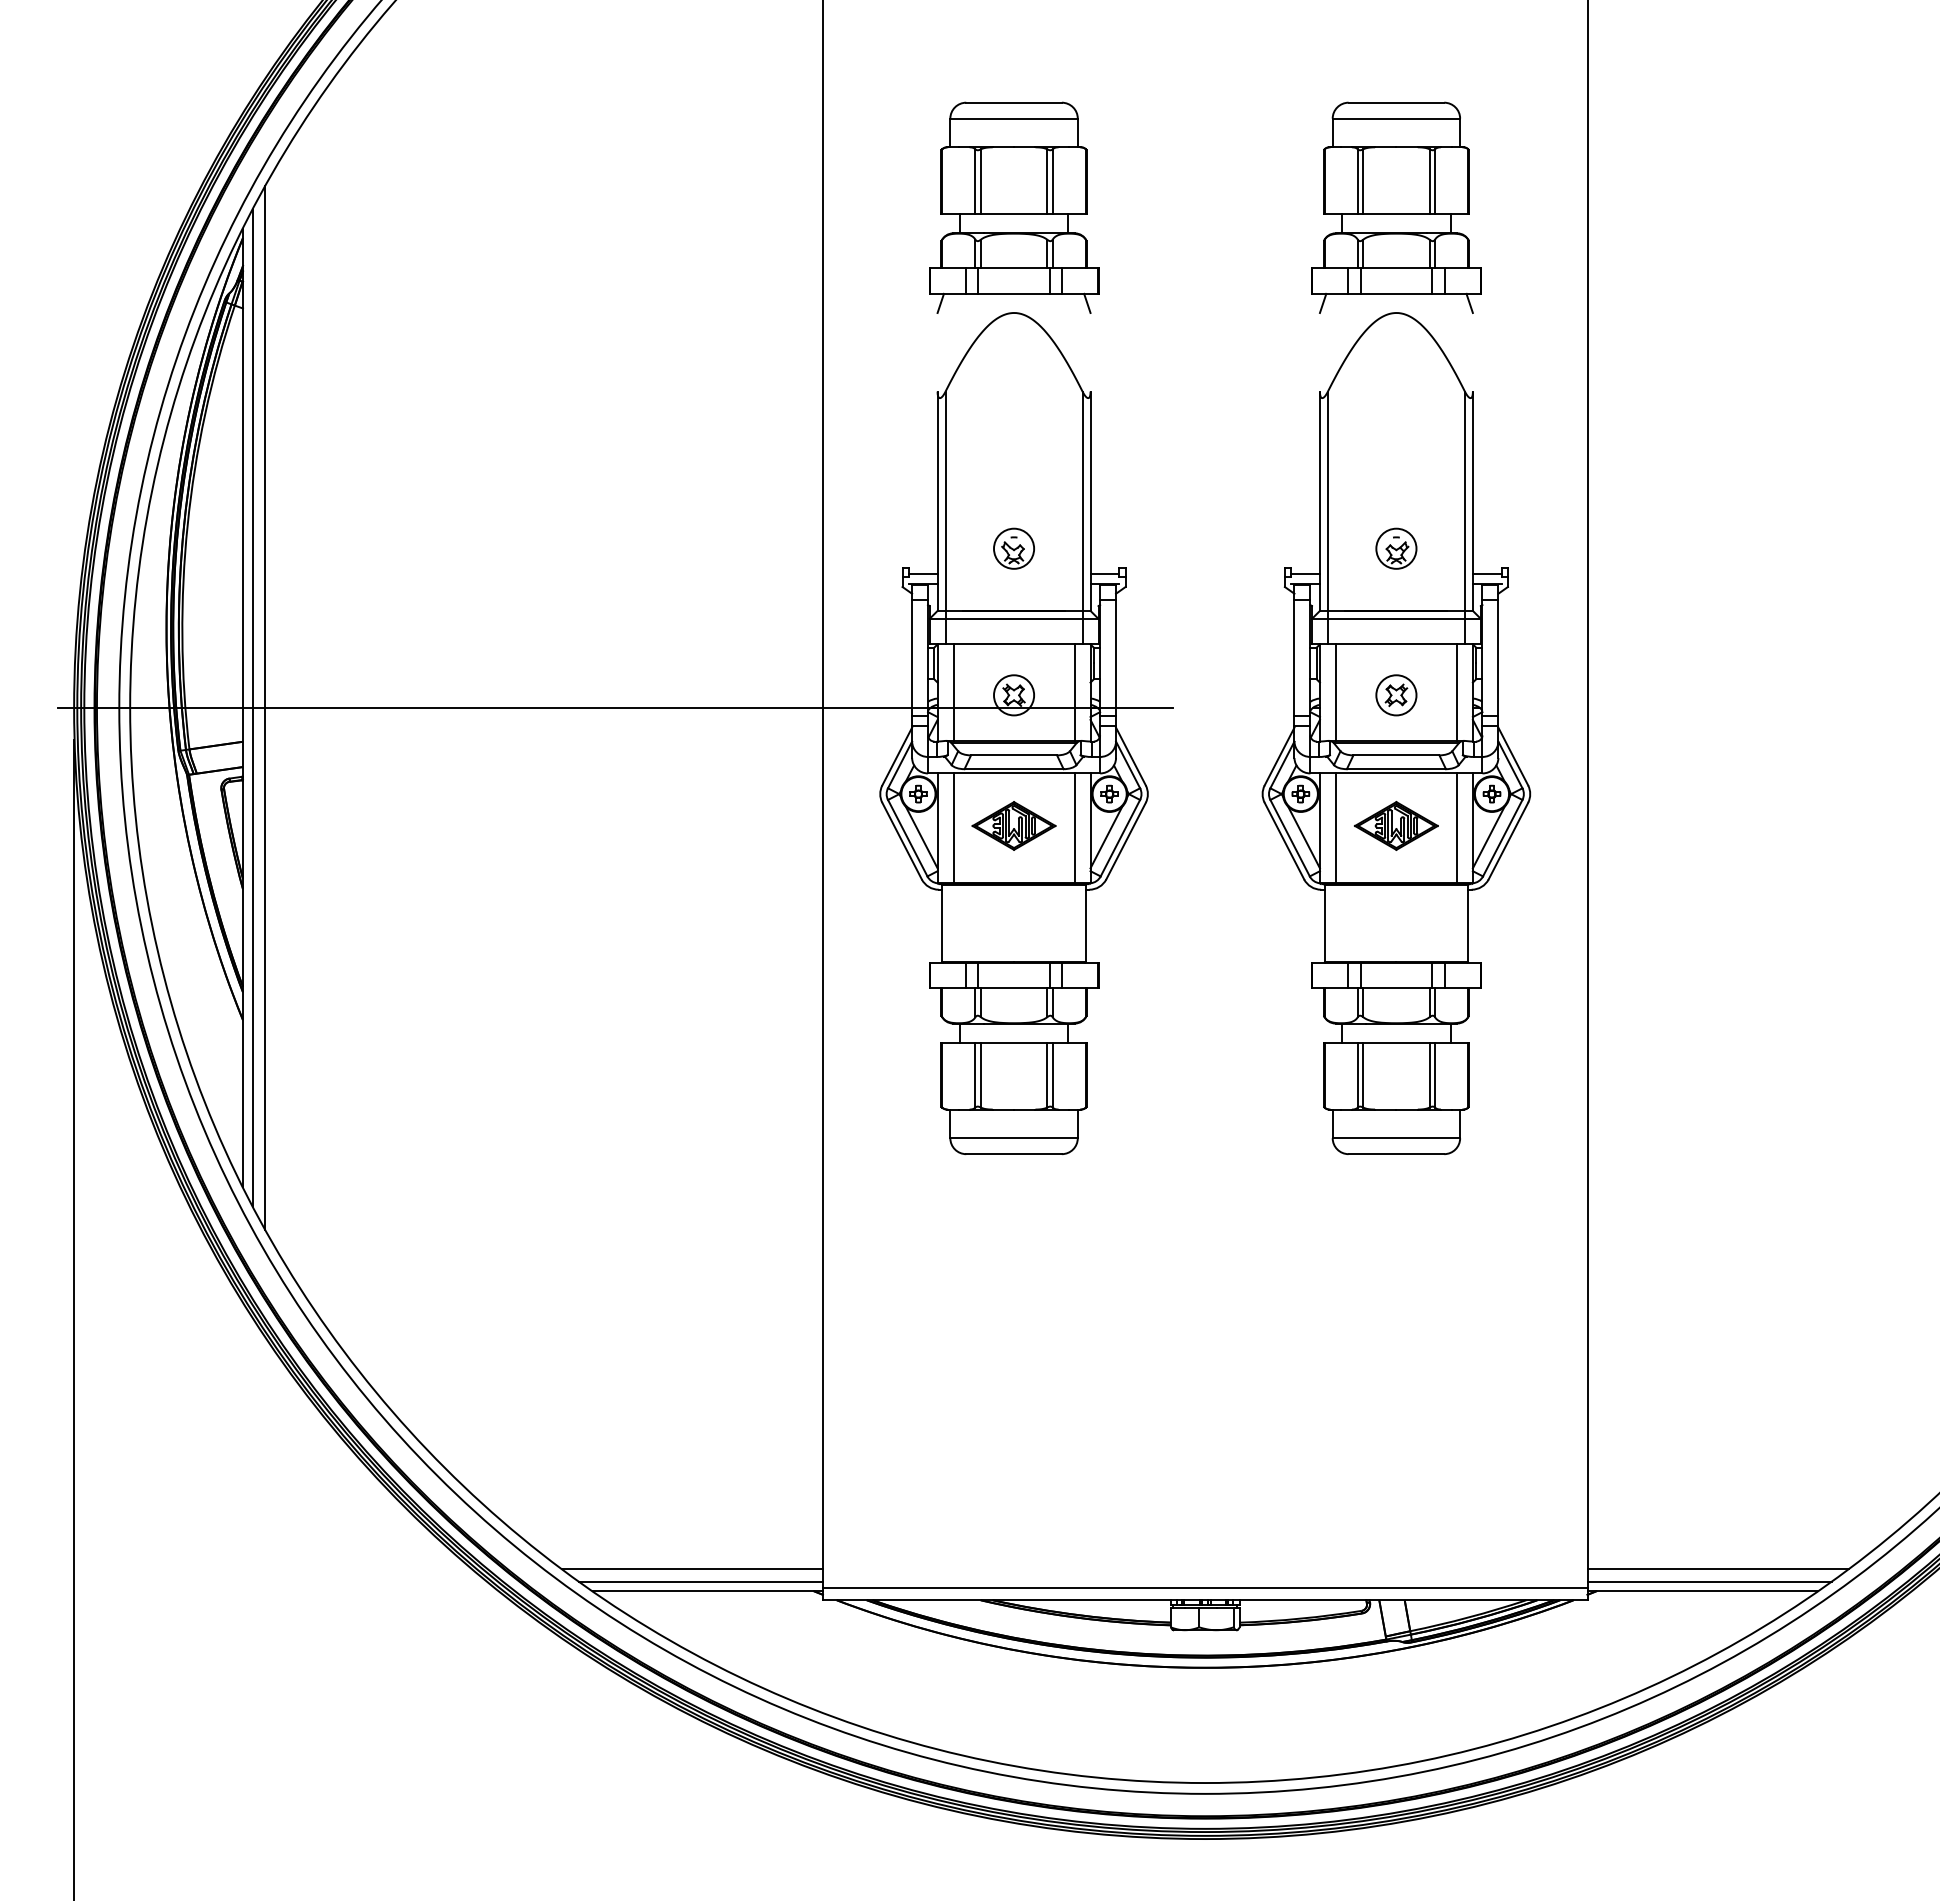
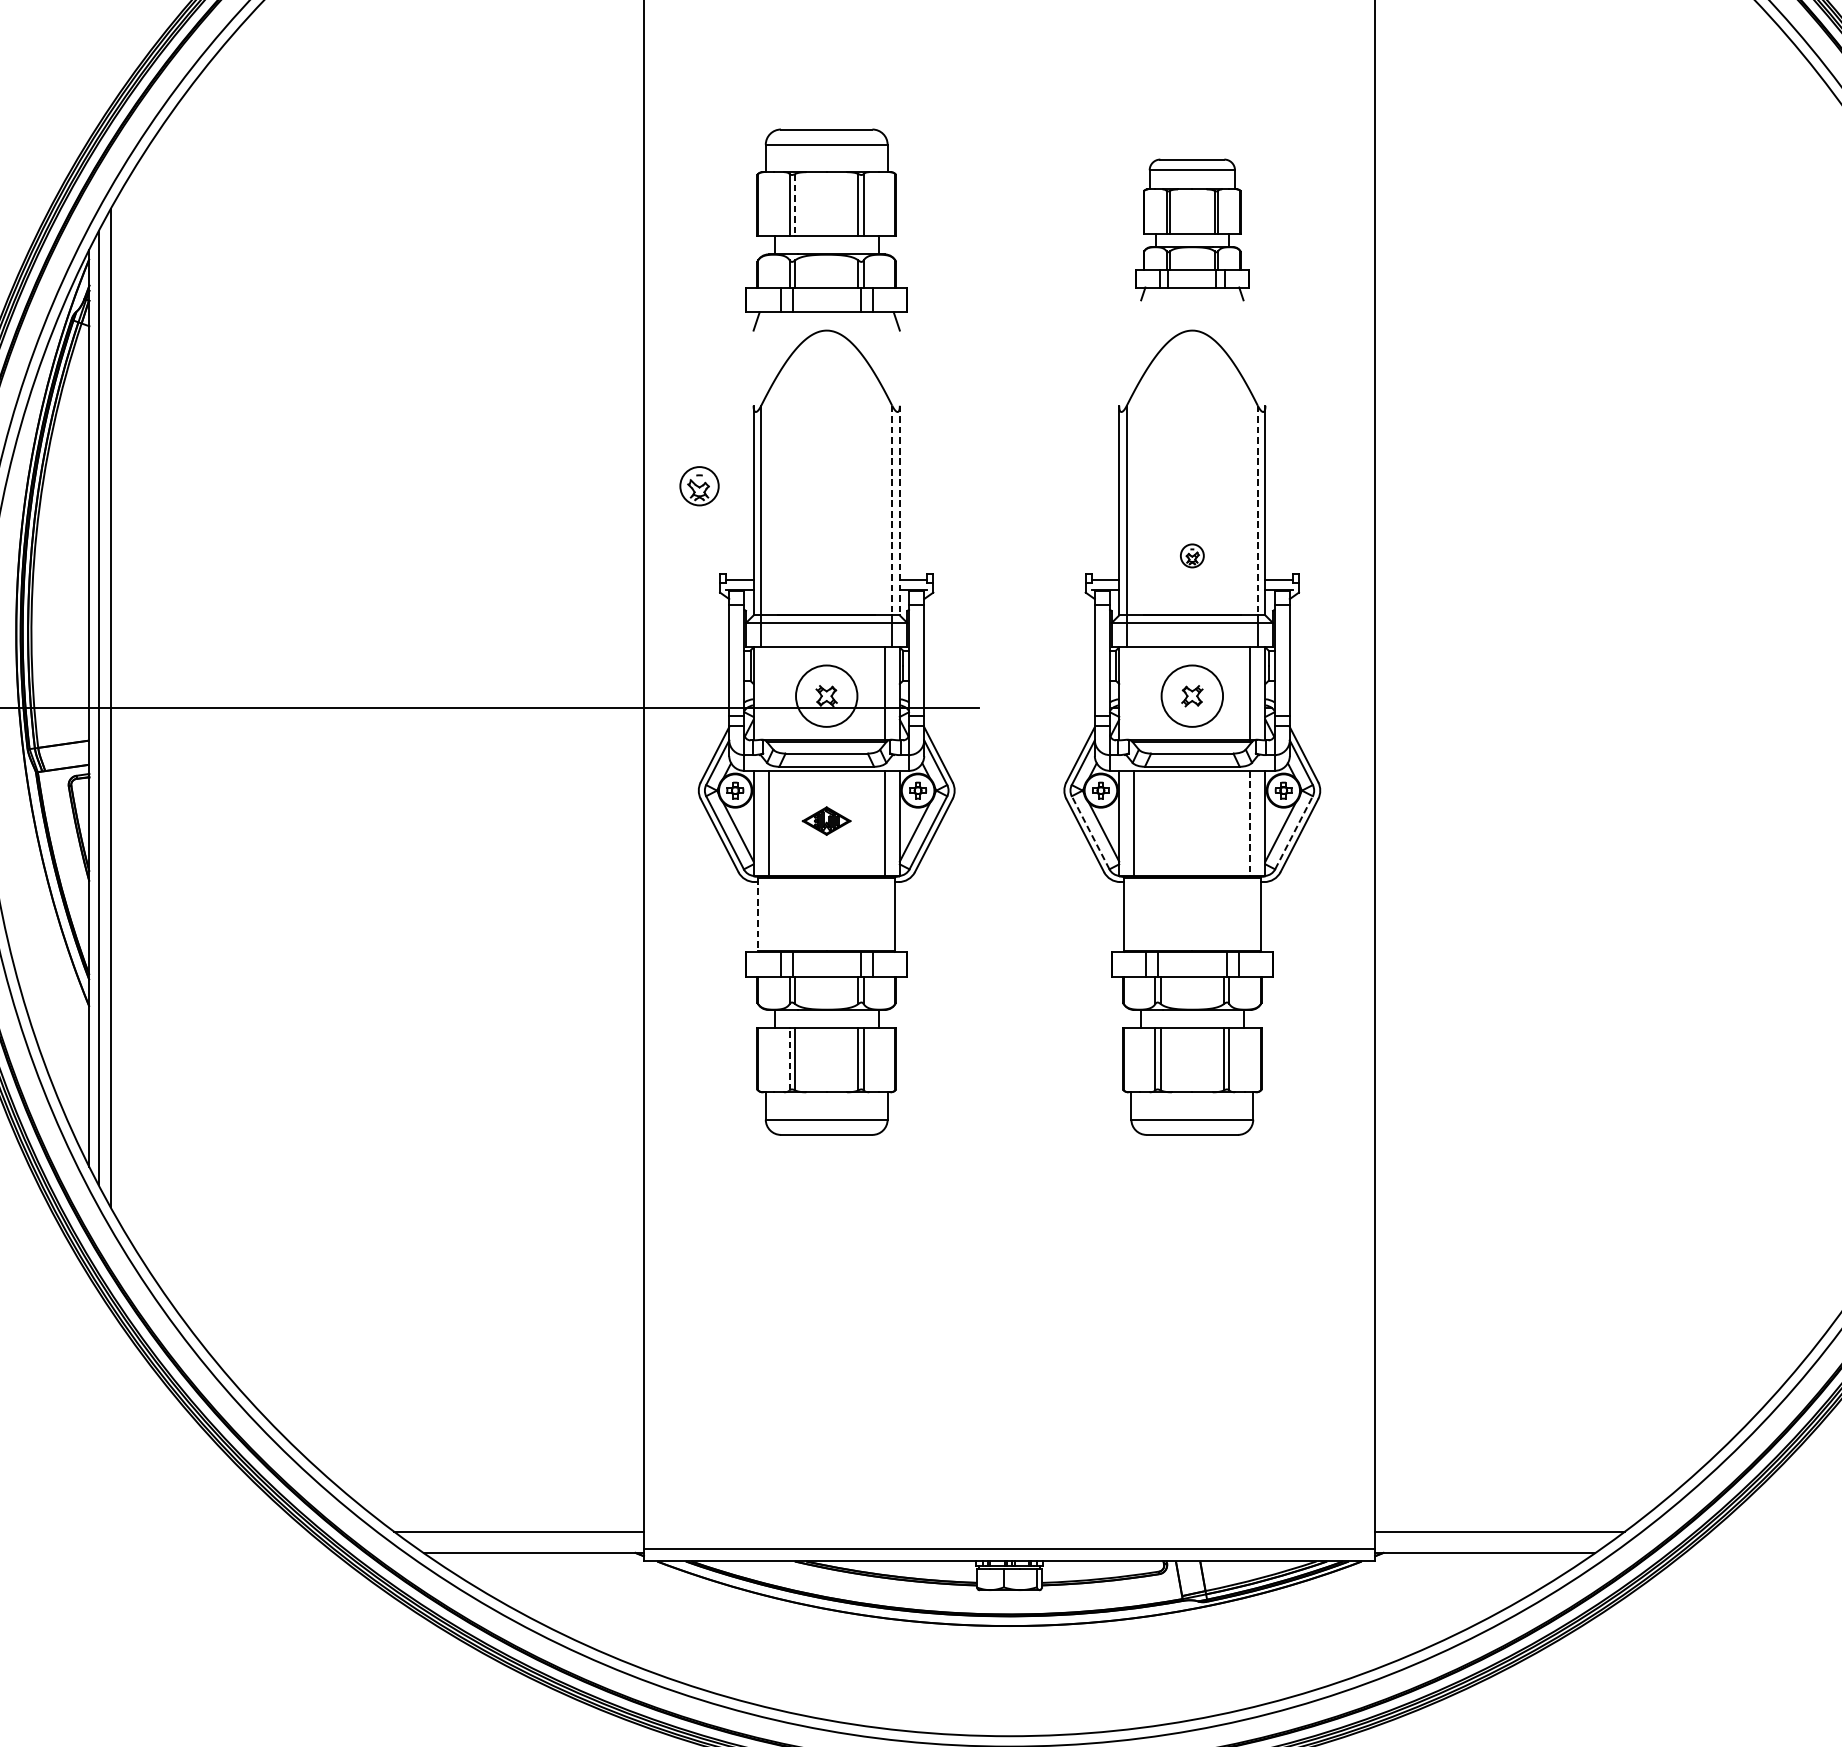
line: (980, 182) -> (794, 205), solid -> dashed
part: (1396, 207) -> (1192, 229), size x0.7
line: (1082, 501) -> (892, 510), solid -> dashed
line: (1090, 501) -> (899, 510), solid -> dashed
line: (1464, 501) -> (1257, 510), solid -> dashed
part: (1013, 548) -> (698, 485), moved
part: (1396, 548) -> (1192, 555), size x0.6
line: (953, 692) -> (768, 693), removed
line: (1335, 692) -> (1134, 693), removed
circle: (1014, 695) -> (827, 696), size x1.6
circle: (1396, 695) -> (1192, 696), size x1.6
part: (1013, 825) -> (826, 820), size x0.6
part: (1396, 825) -> (1192, 820), removed
line: (1456, 828) -> (1249, 823), solid -> dashed
line: (1289, 837) -> (1090, 832), solid -> dashed
line: (1502, 837) -> (1293, 832), solid -> dashed
line: (942, 924) -> (758, 915), solid -> dashed
line: (975, 1074) -> (789, 1058), solid -> dashed
line: (700, 1581) -> (526, 1543), removed
line: (1709, 1581) -> (1491, 1543), removed

